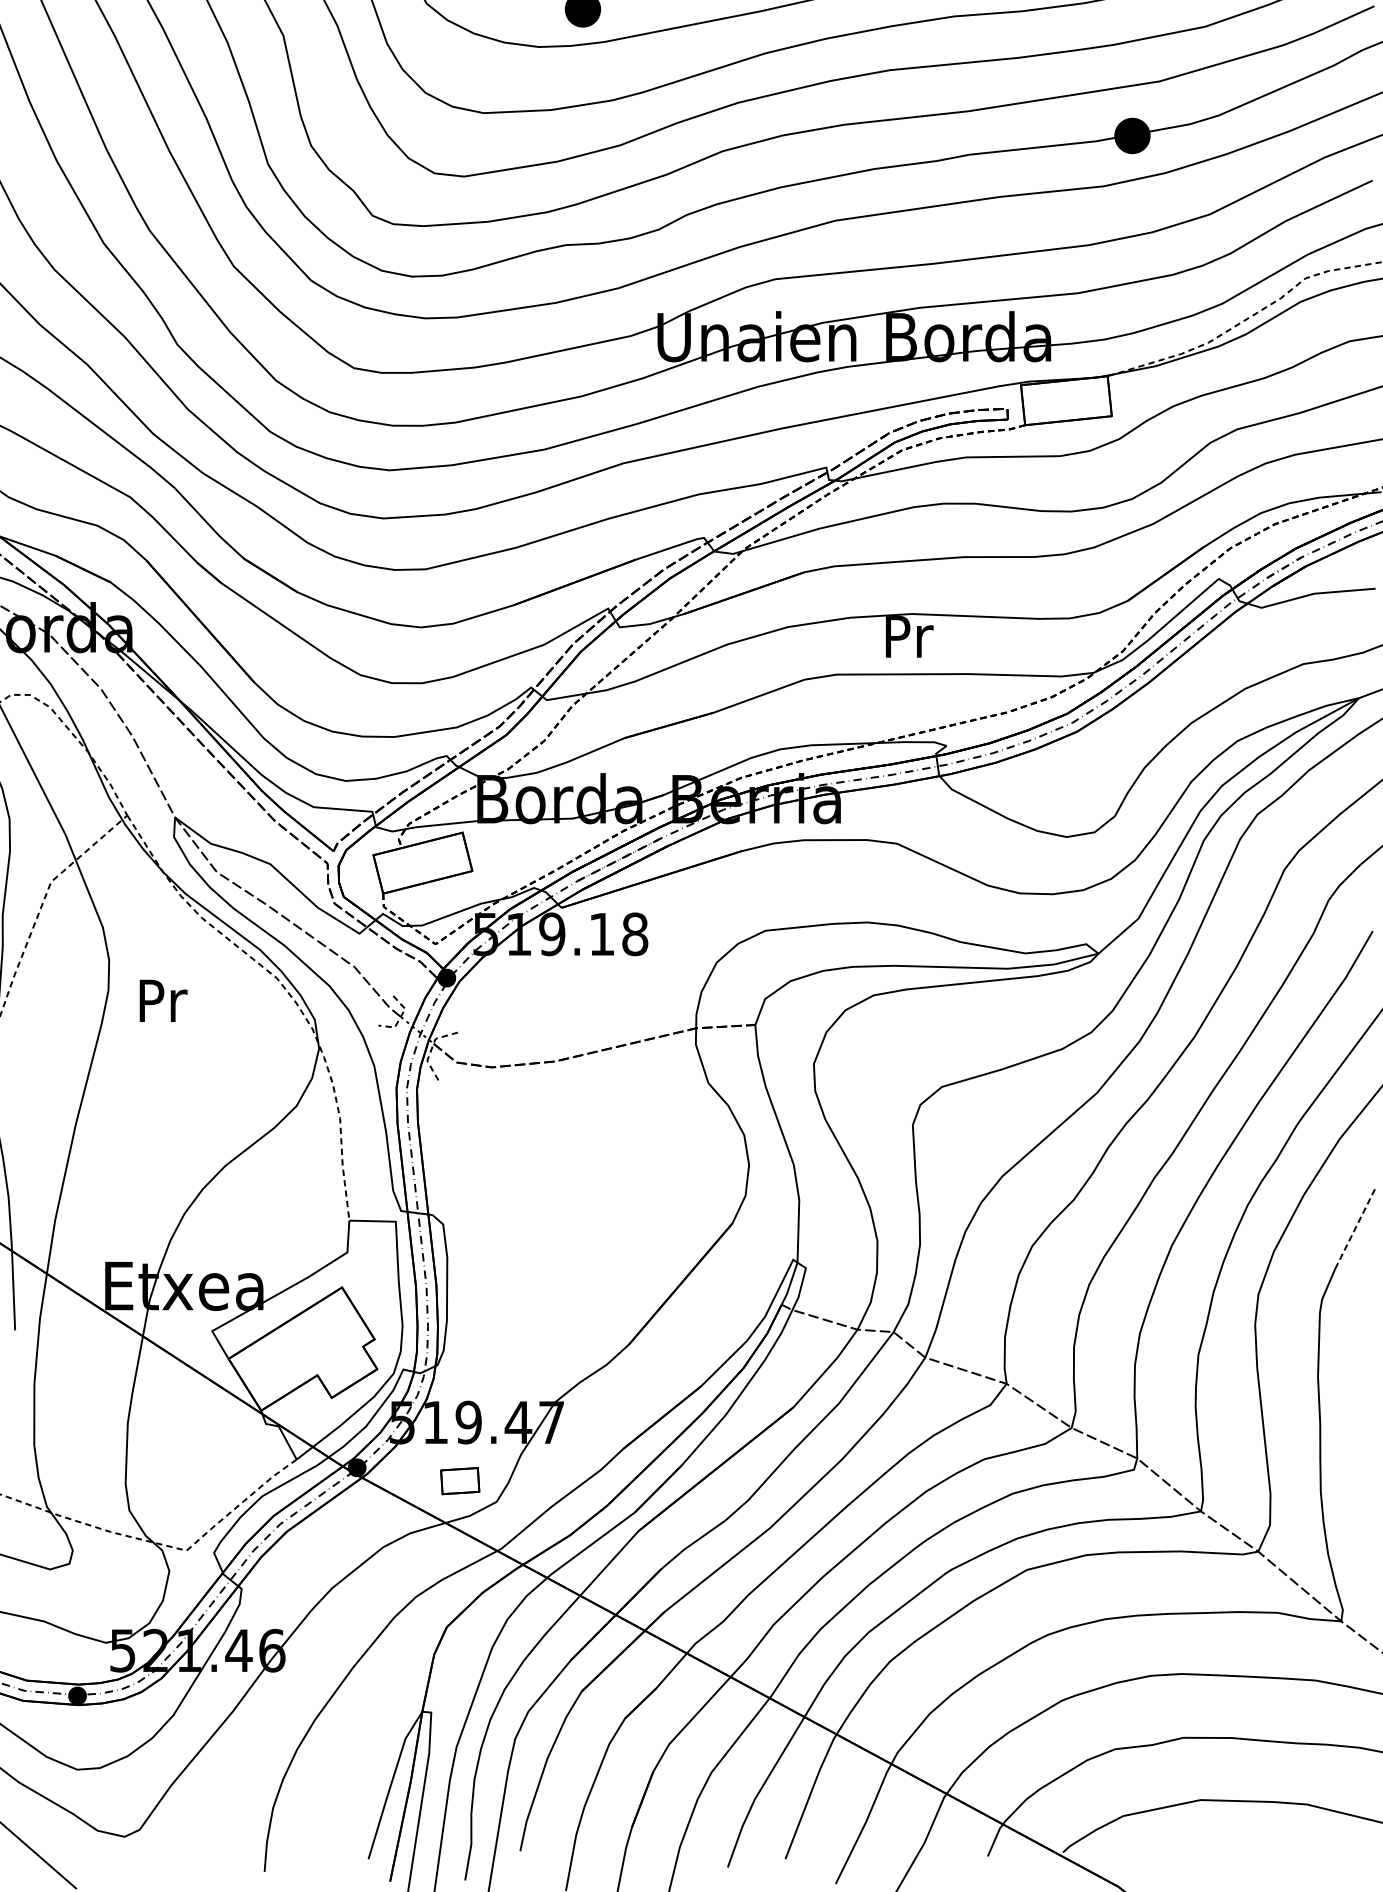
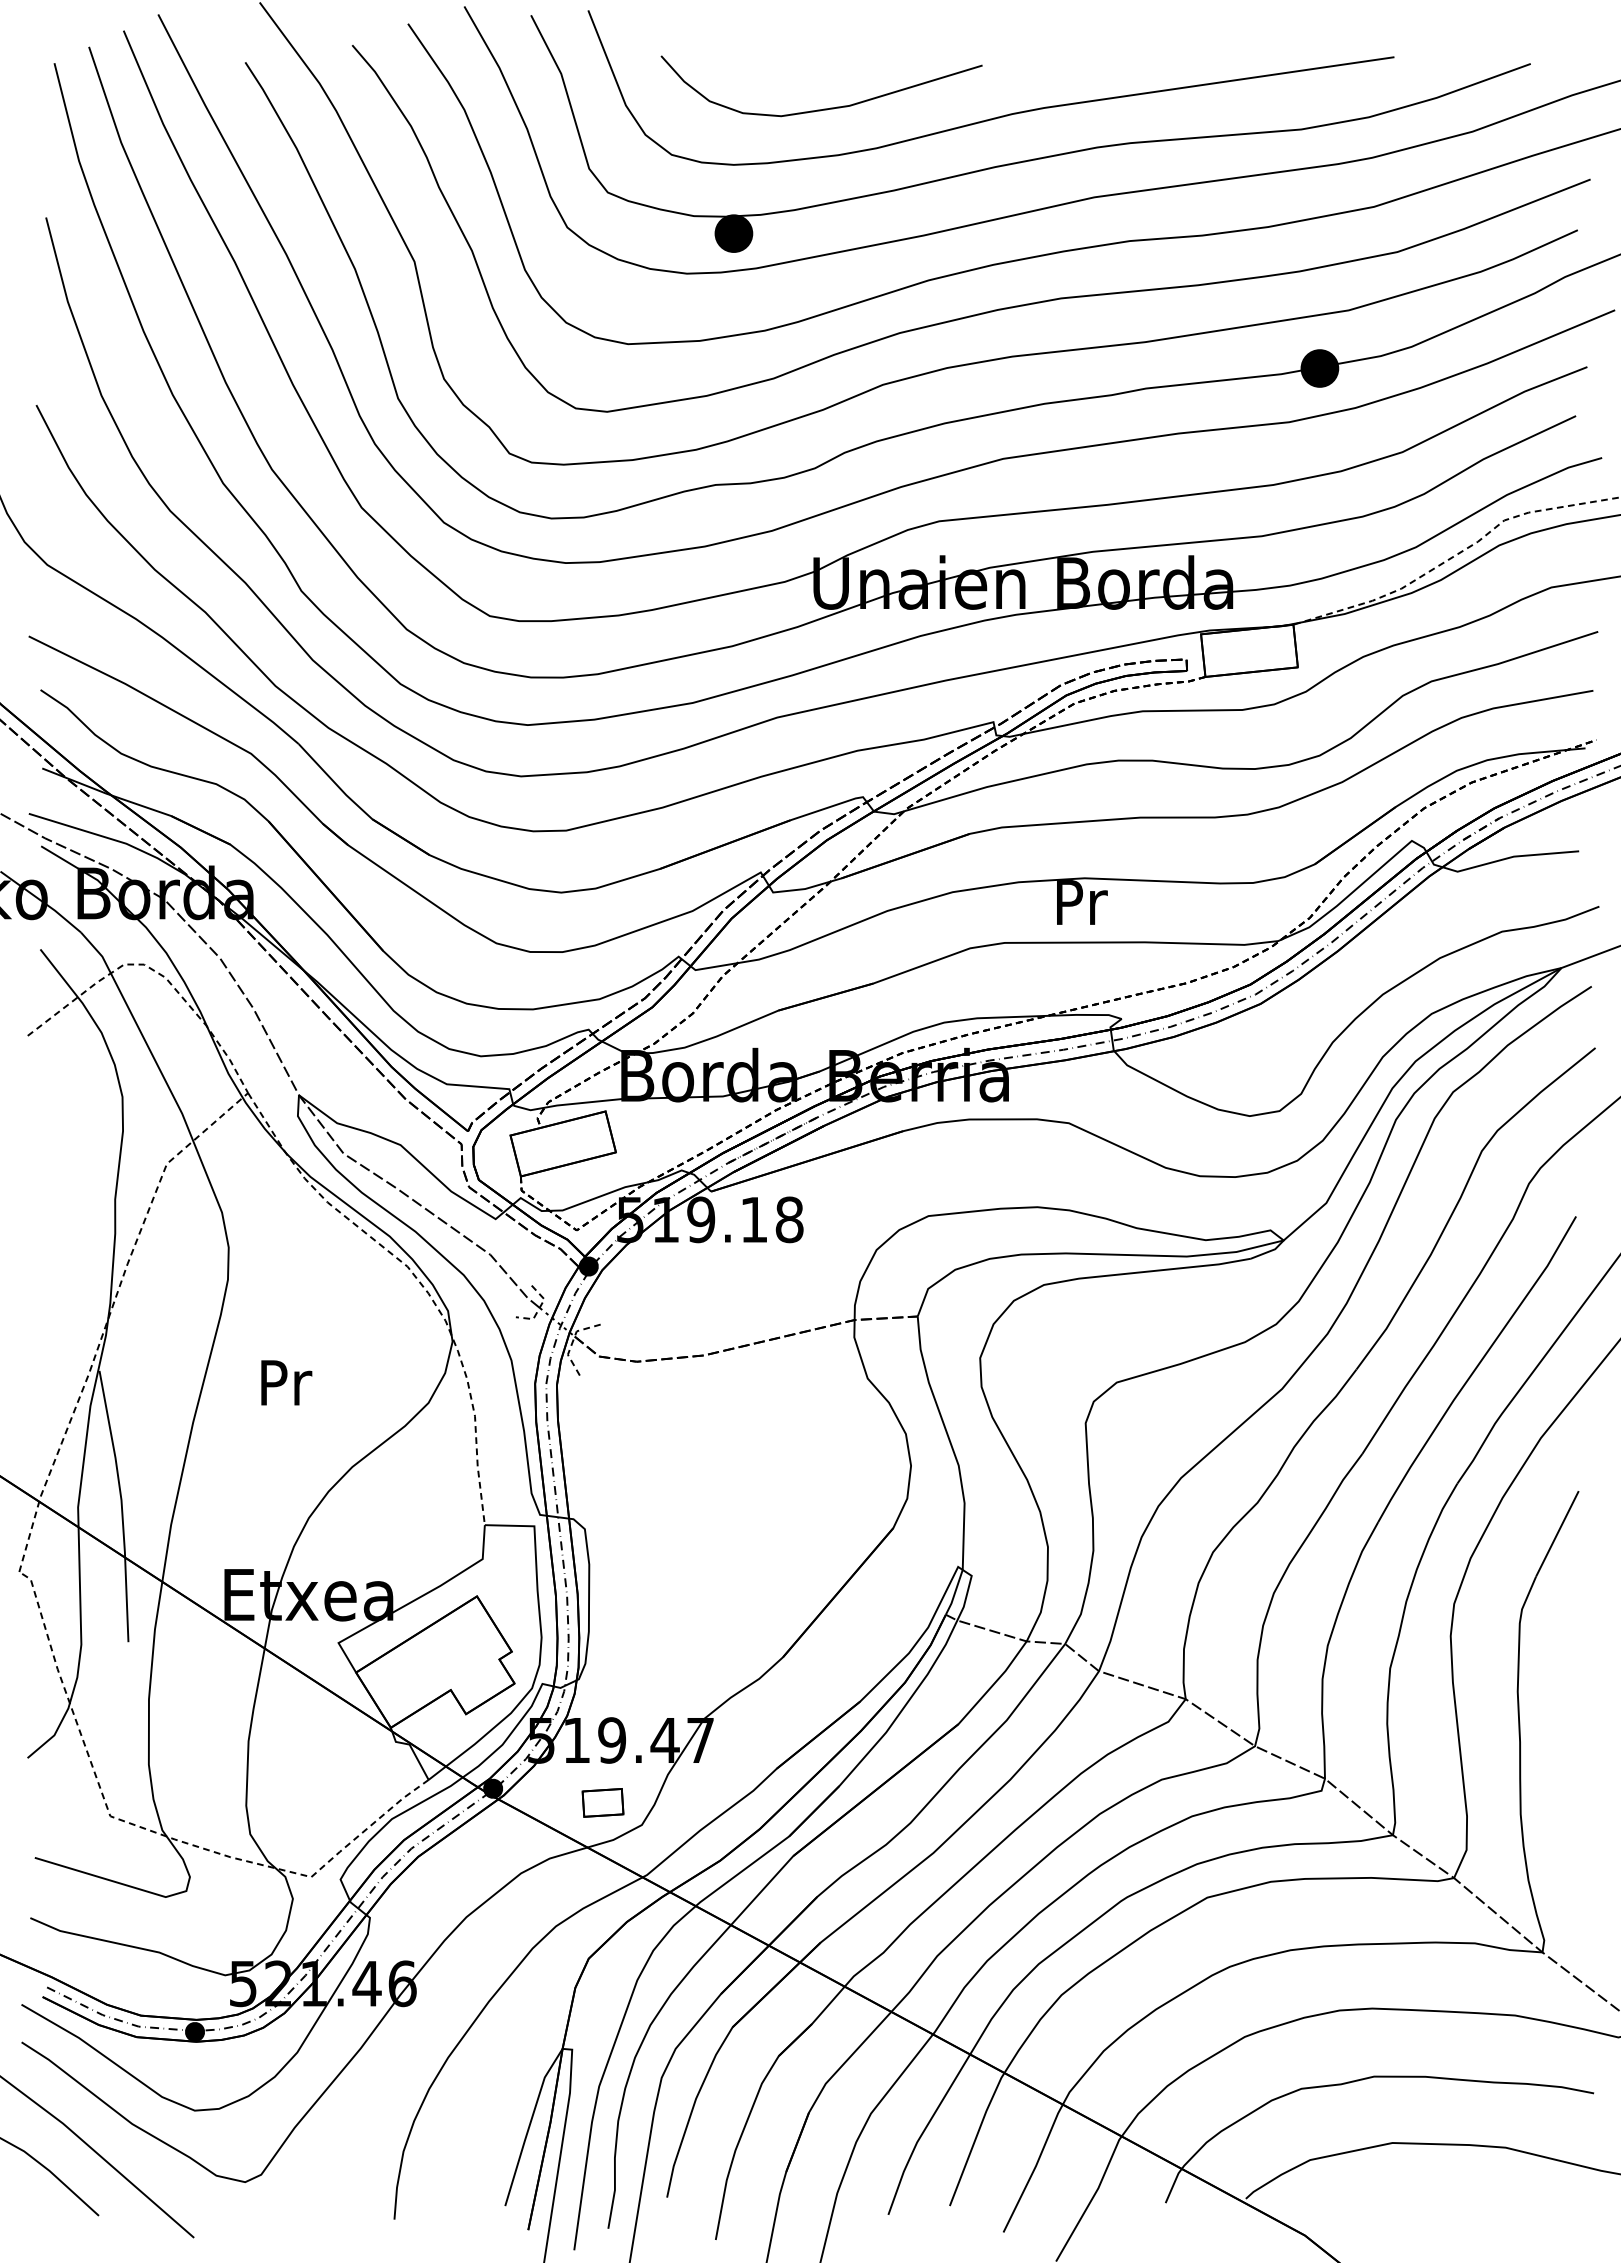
text: (163, 1000) -> (286, 1382), moved
line: (1355, 1228) -> (1557, 1533), dashed -> solid

